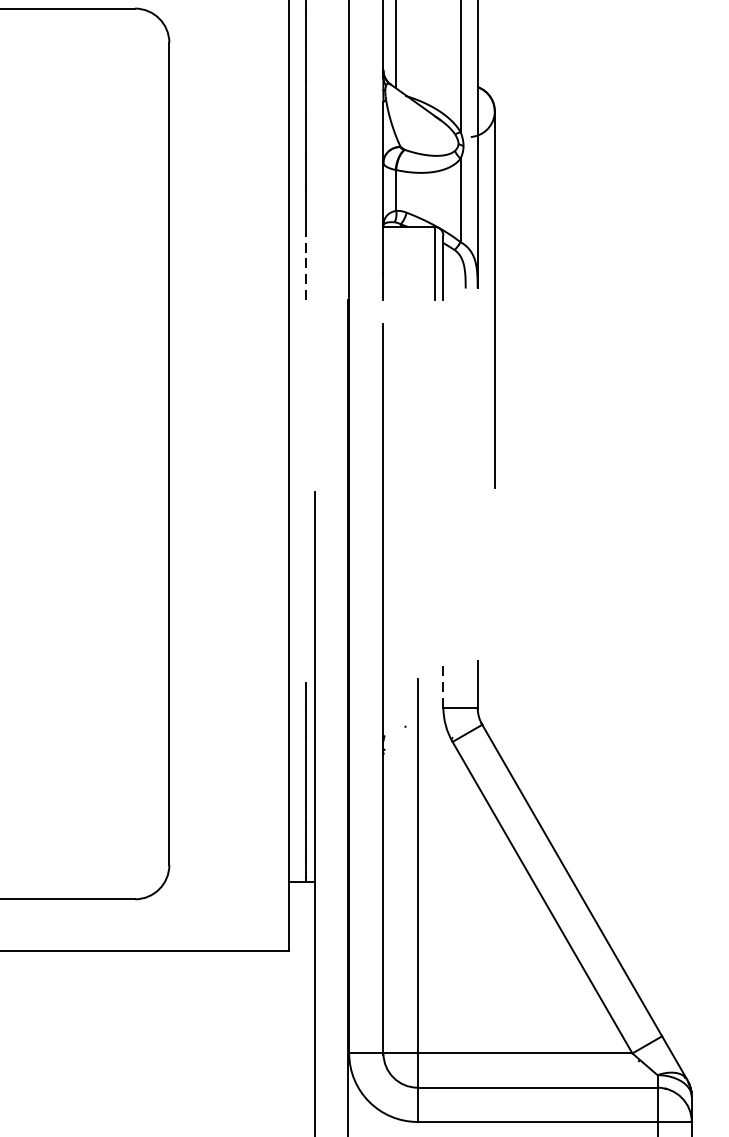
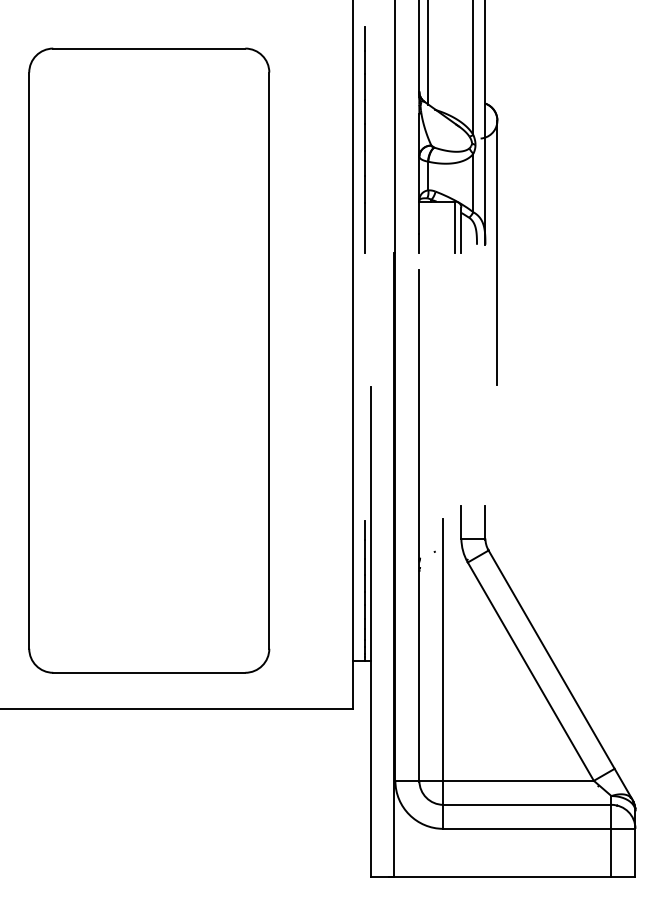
line: (306, 265) -> (365, 228), dashed -> solid
line: (443, 683) -> (461, 521), dashed -> solid

